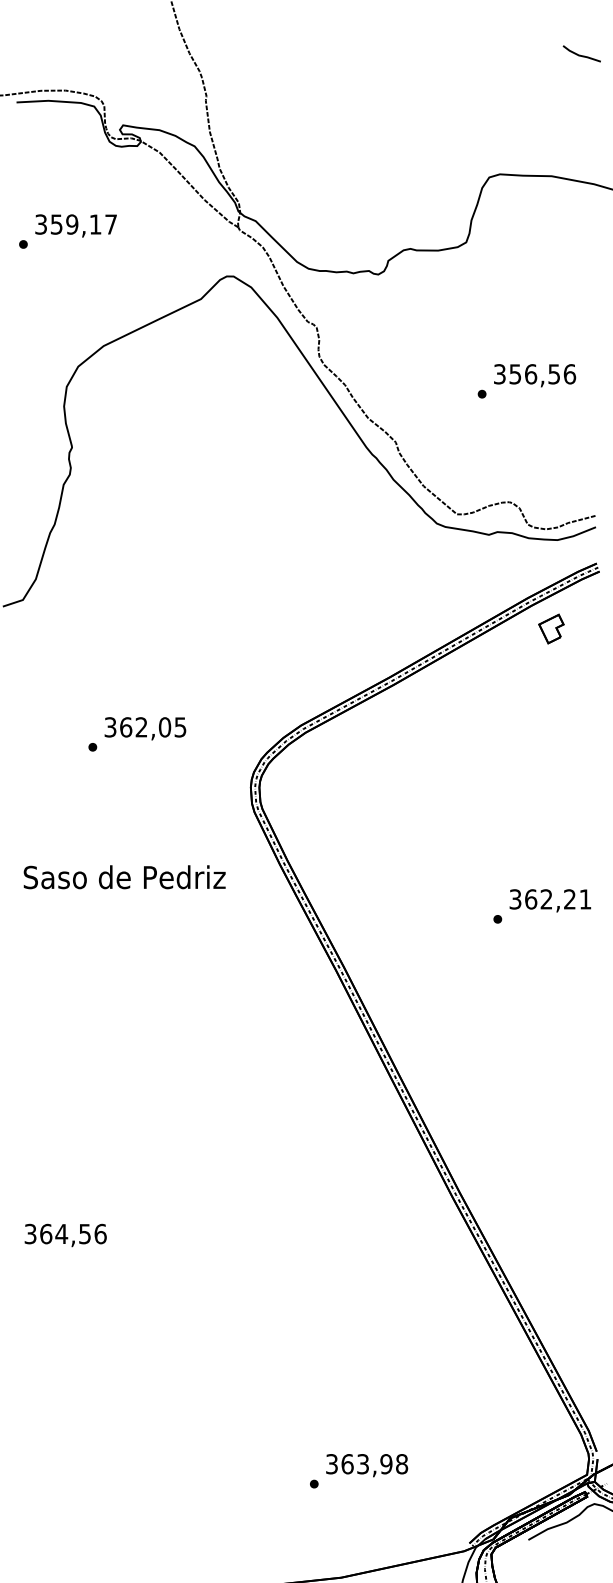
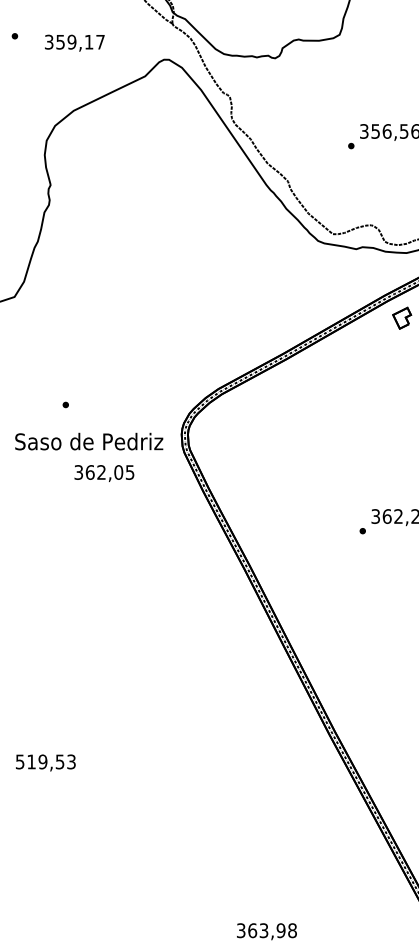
text: (75, 225) -> (74, 42), moved
text: (145, 728) -> (104, 473), moved
text: (124, 877) -> (89, 441), moved
text: (65, 1233) -> (45, 761), 364,56 -> 519,53

